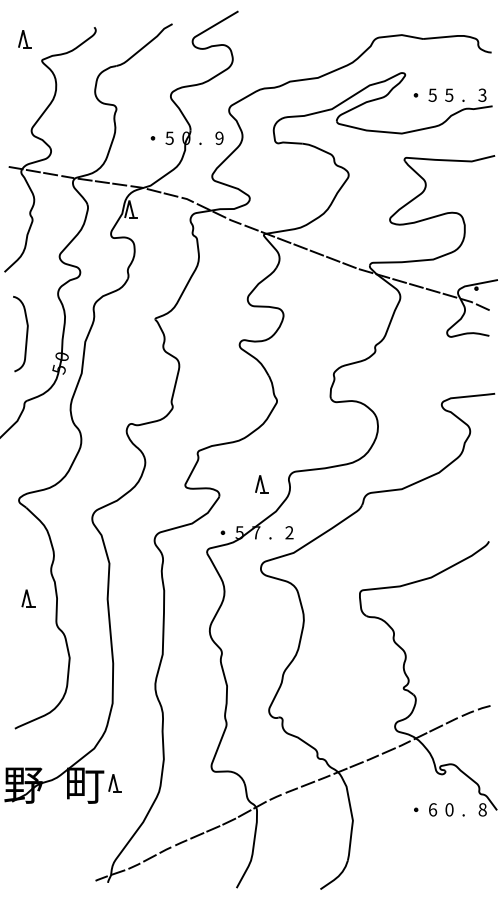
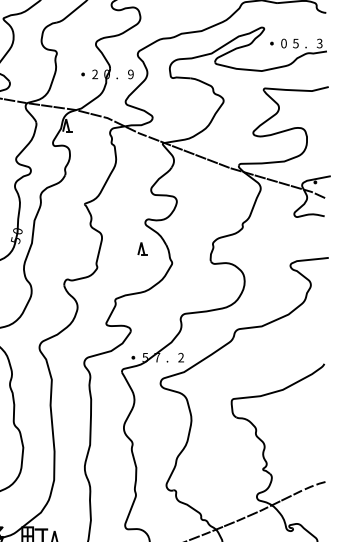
text: (432, 94) -> (283, 43), 5 -> 0
text: (169, 137) -> (94, 73), 5 -> 2
part: (261, 484) -> (142, 249), moved

